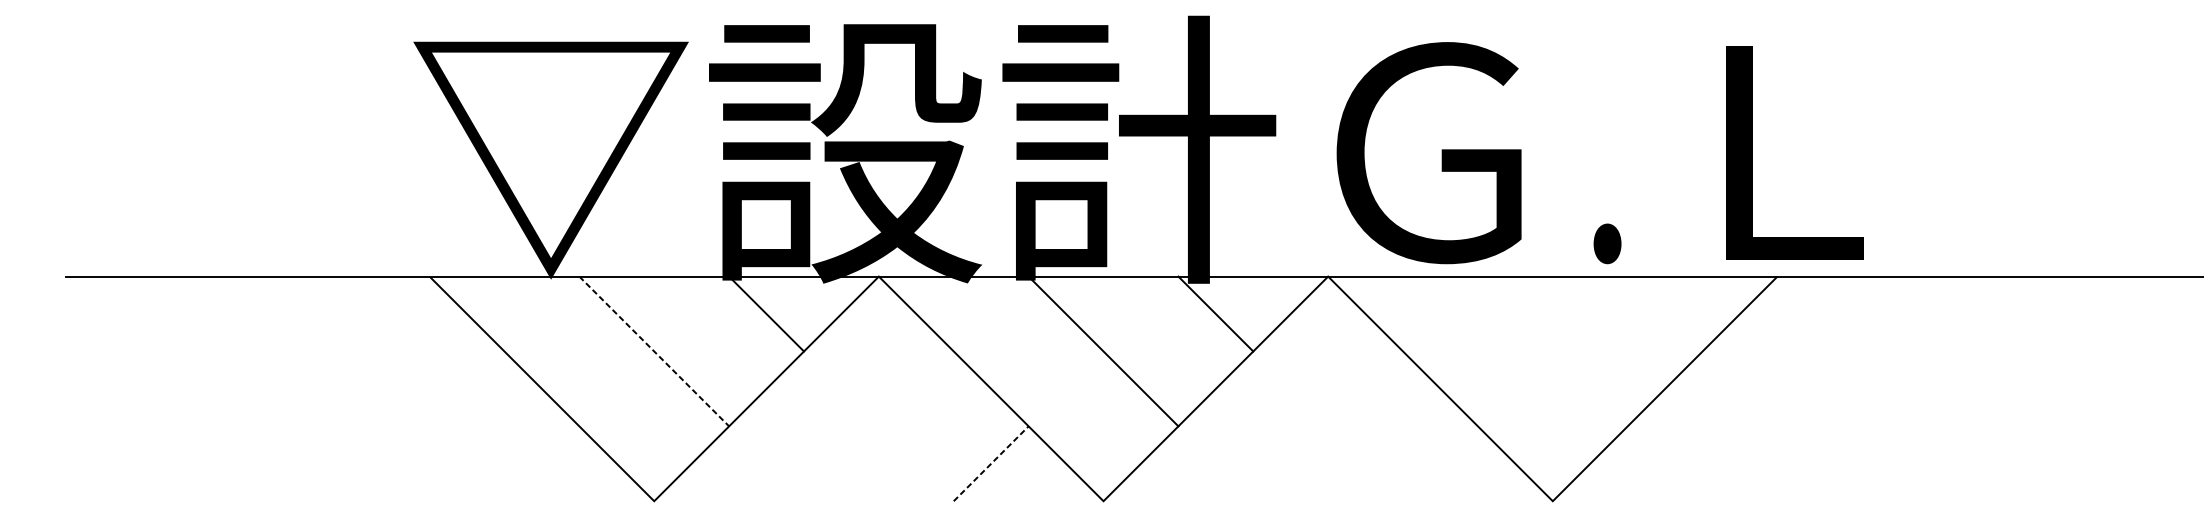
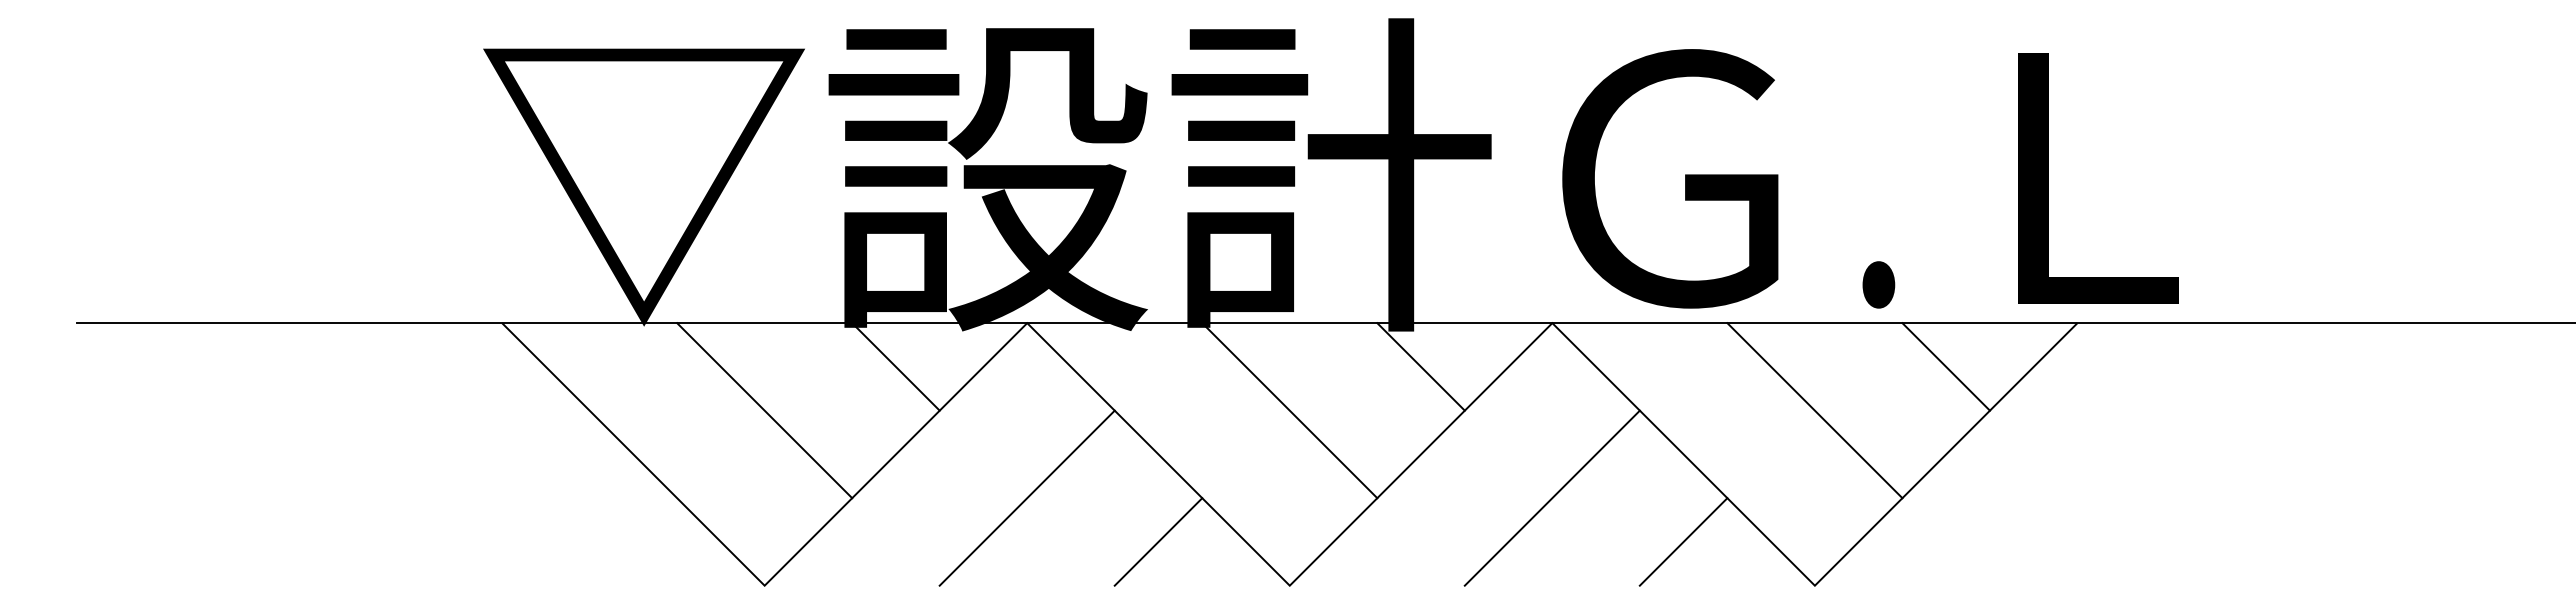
line: (1664, 313) -> (1945, 366), added
line: (654, 351) -> (764, 410), dashed -> solid
line: (1552, 351) -> (1814, 410), added
line: (878, 425) -> (1026, 497), added
line: (1327, 425) -> (1551, 497), added
line: (991, 463) -> (1158, 541), dashed -> solid
line: (1440, 463) -> (1683, 541), added

